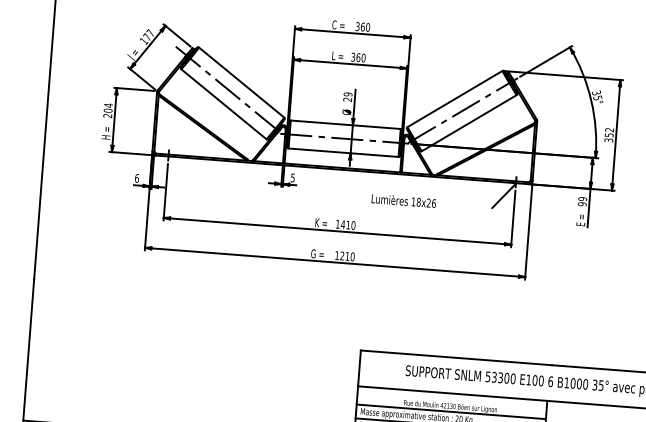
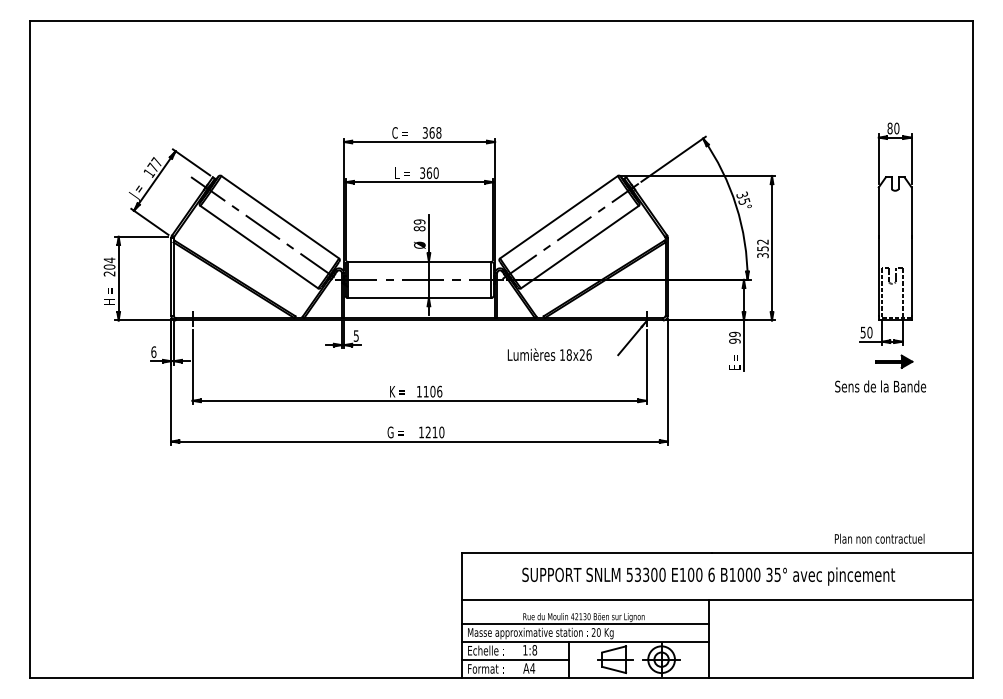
text: (367, 27) -> (438, 132), 360 -> 368
text: (347, 99) -> (419, 228), 29 -> 89
text: (403, 200) -> (549, 354), moved
text: (347, 224) -> (432, 391), 1410 -> 1106

